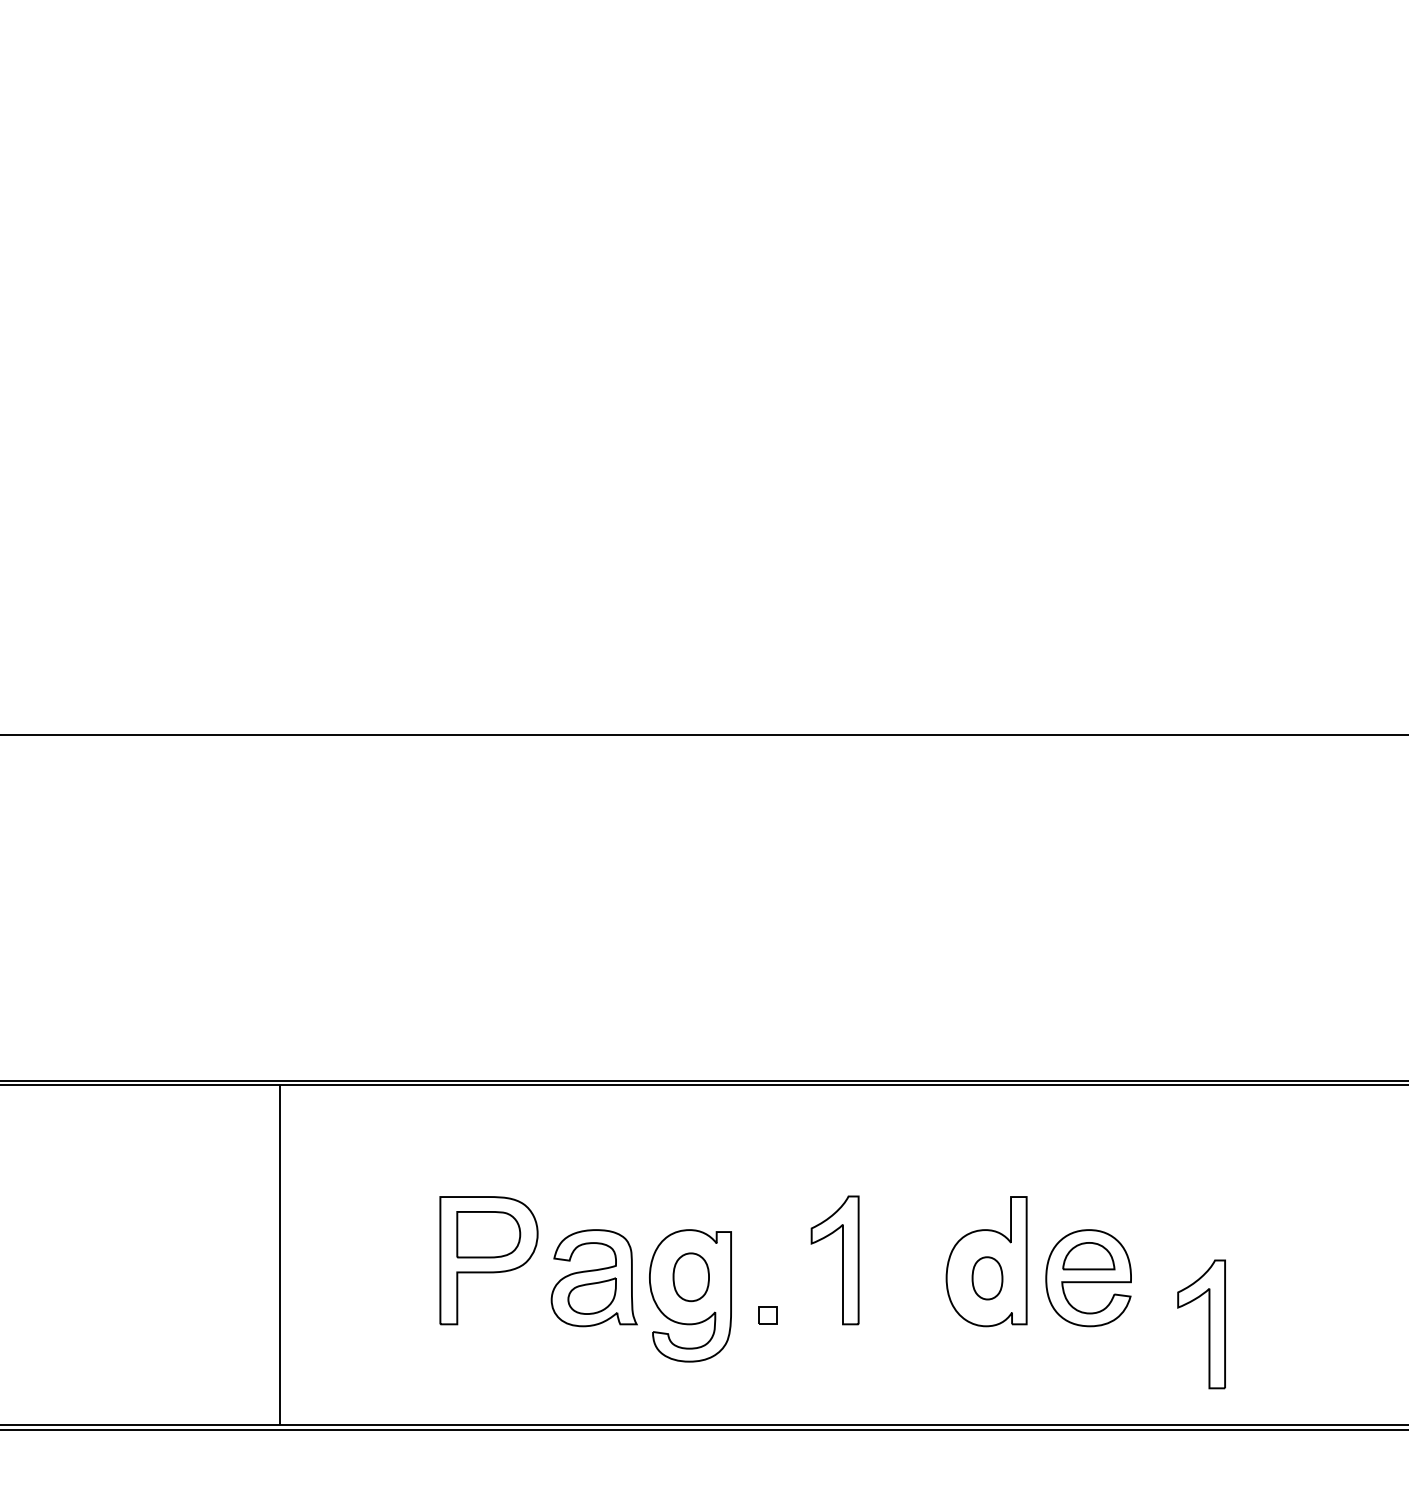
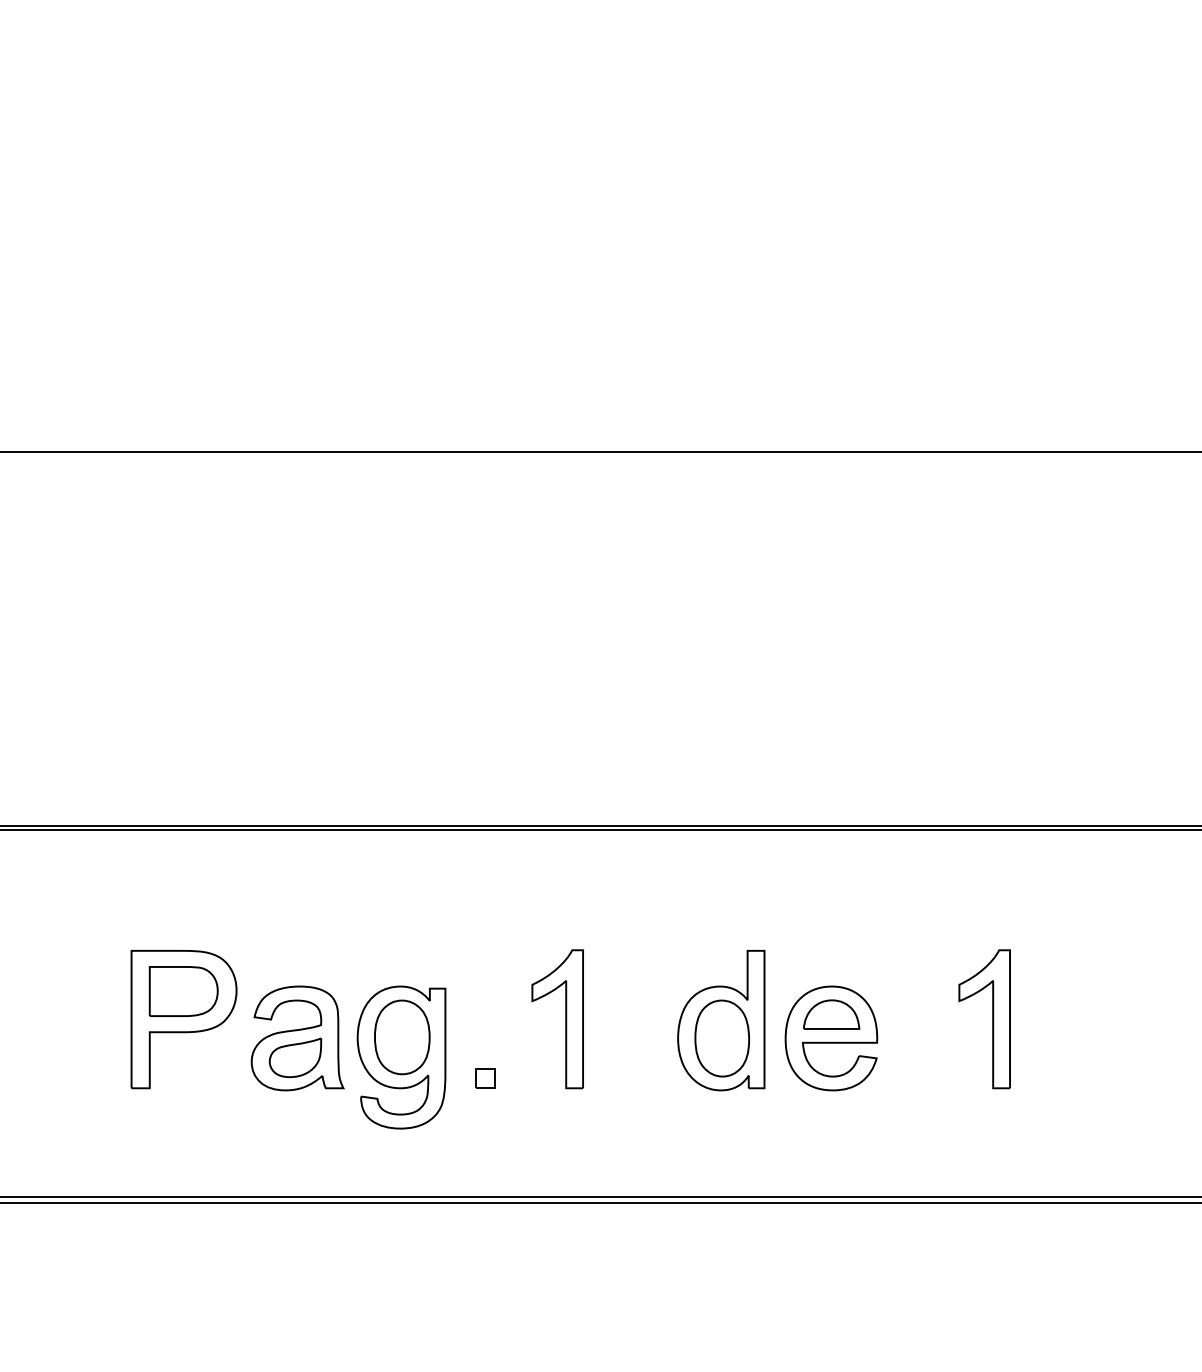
part: (691, 1277) -> (402, 1037), size x1.43
part: (987, 1278) -> (722, 1038), size x1.67
part: (1208, 1324) -> (992, 1019), moved

